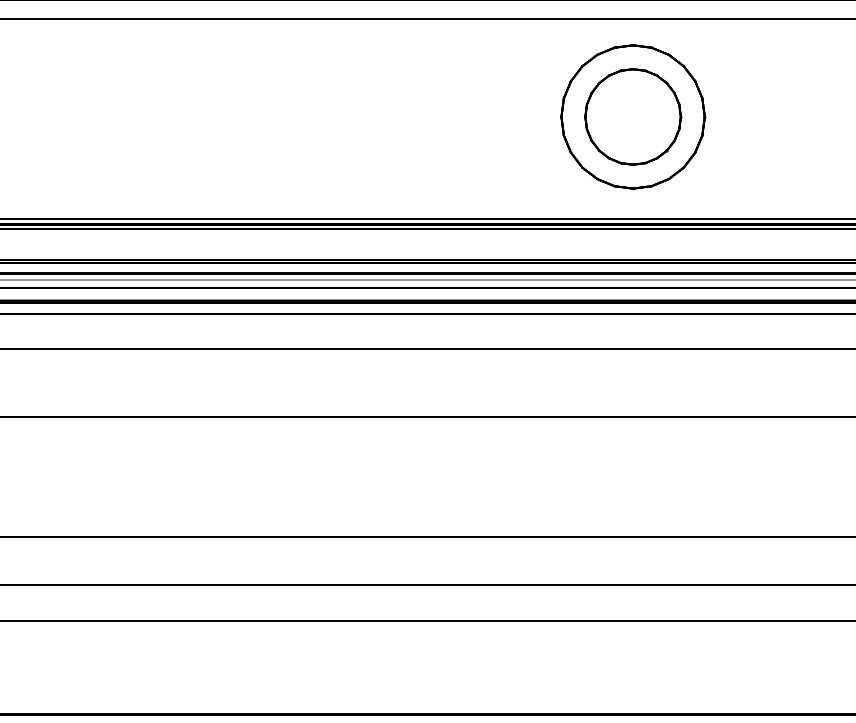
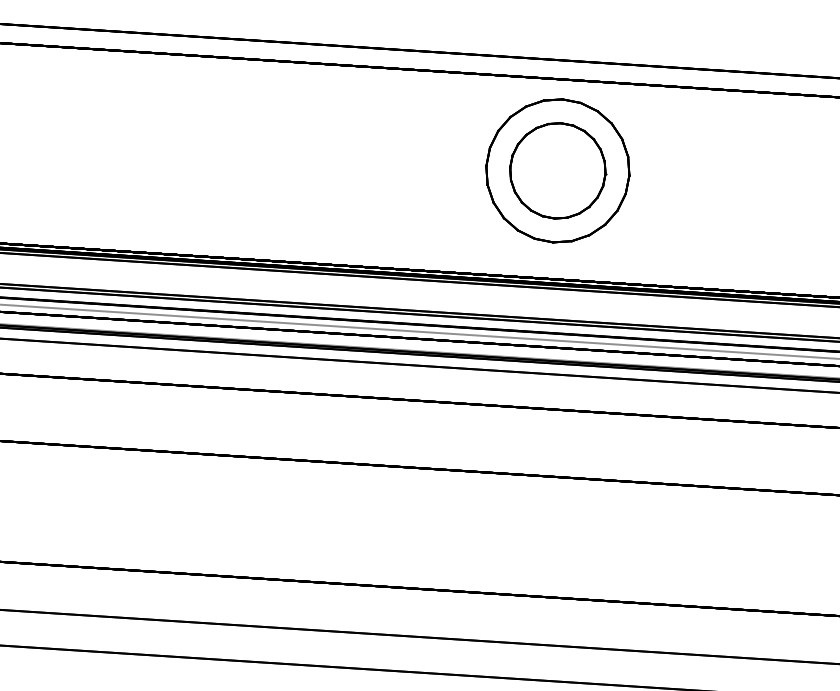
part: (633, 117) -> (558, 171), moved

